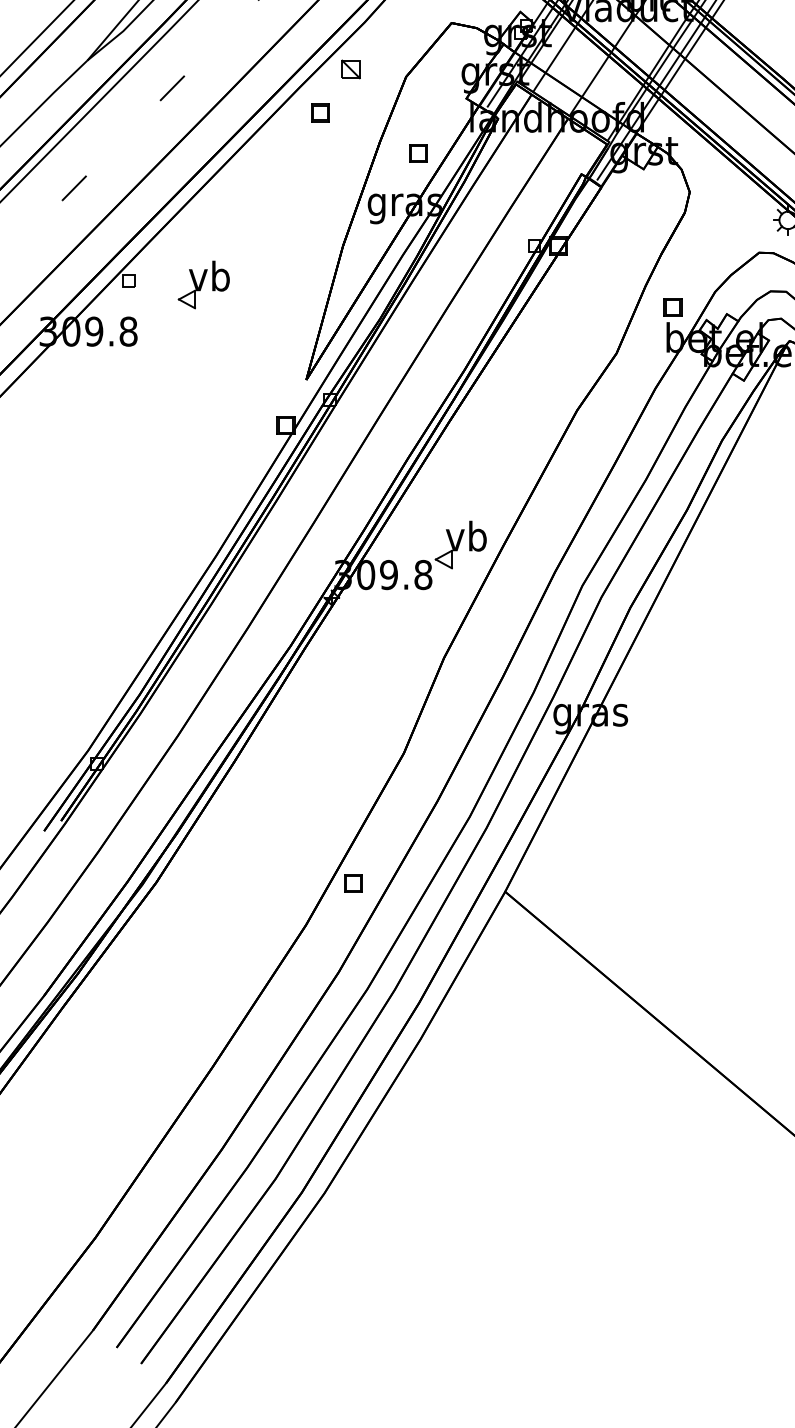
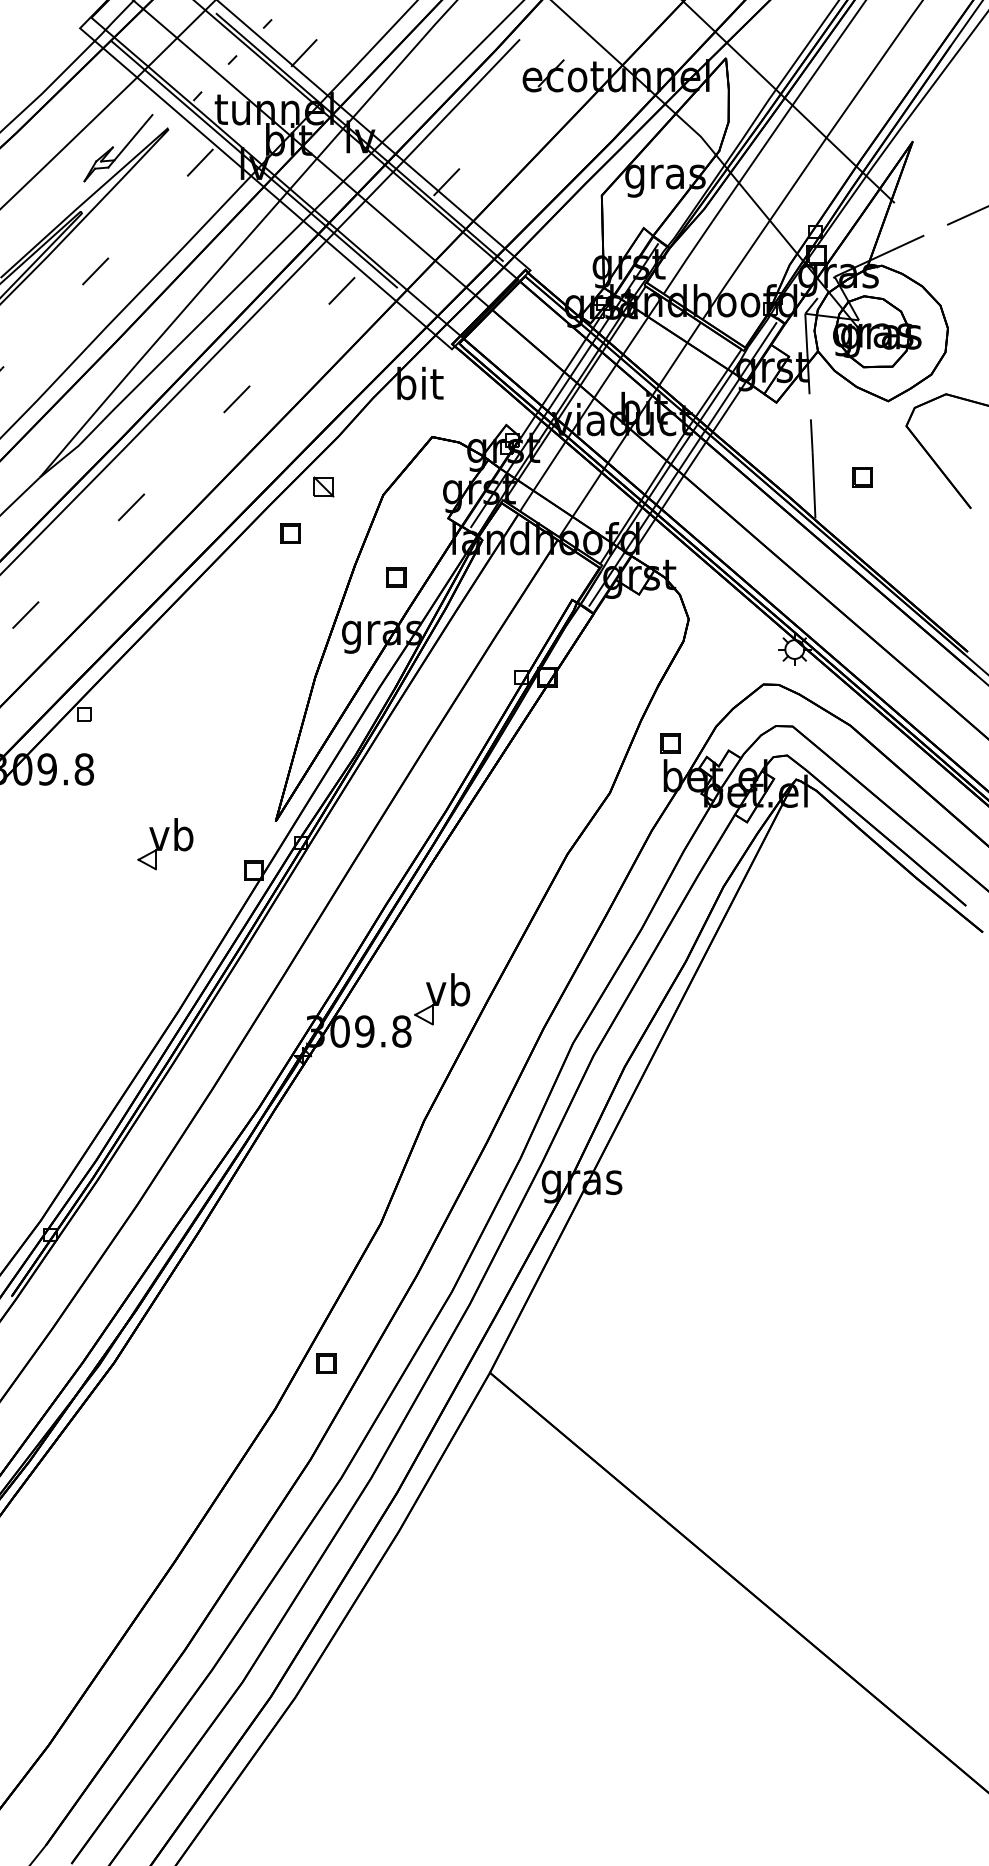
part: (203, 285) -> (165, 844), moved

